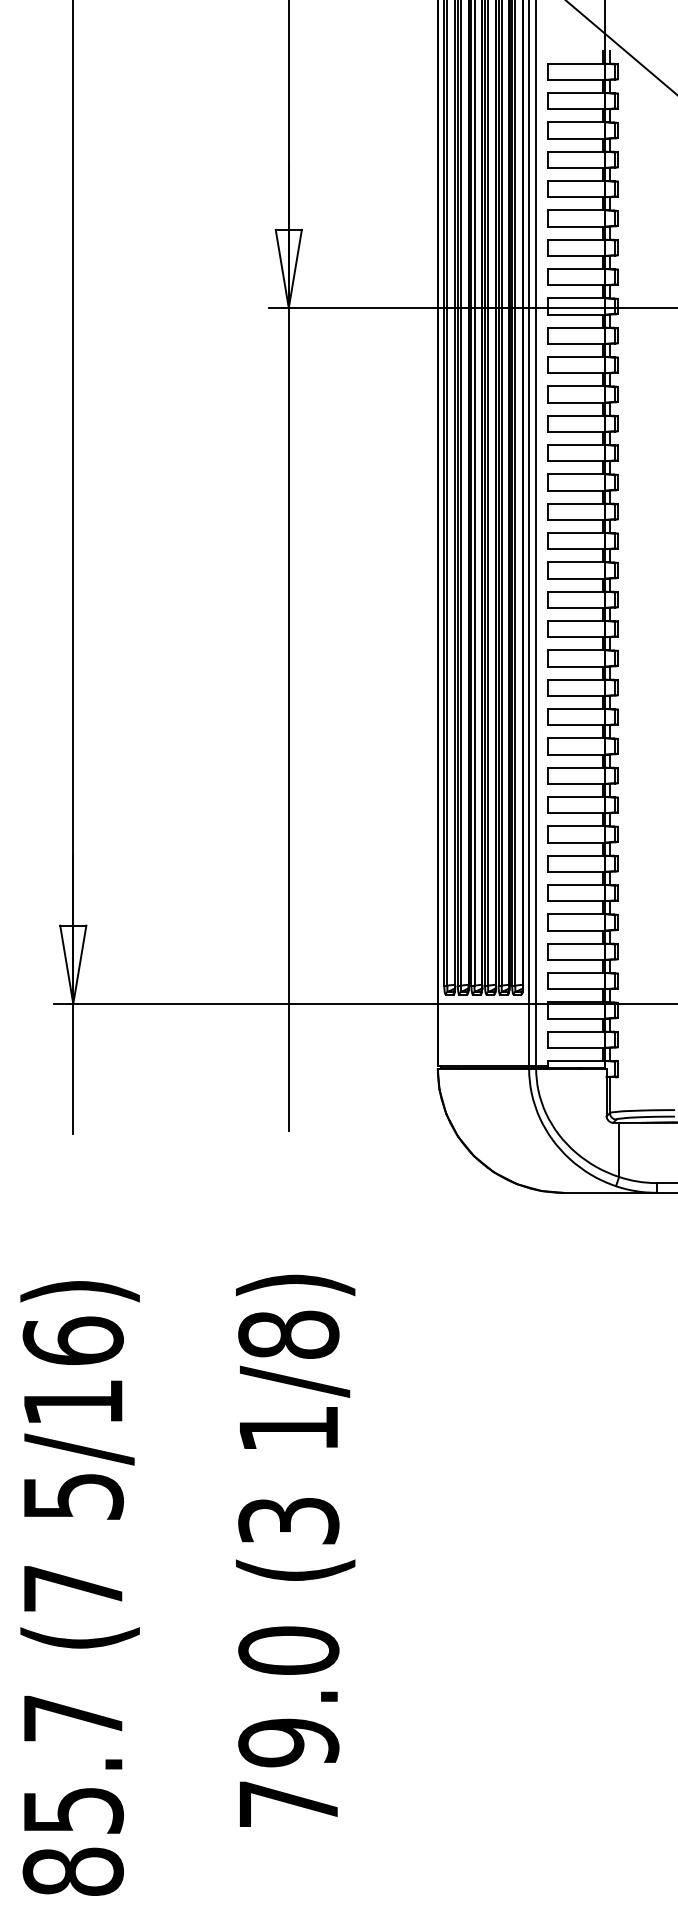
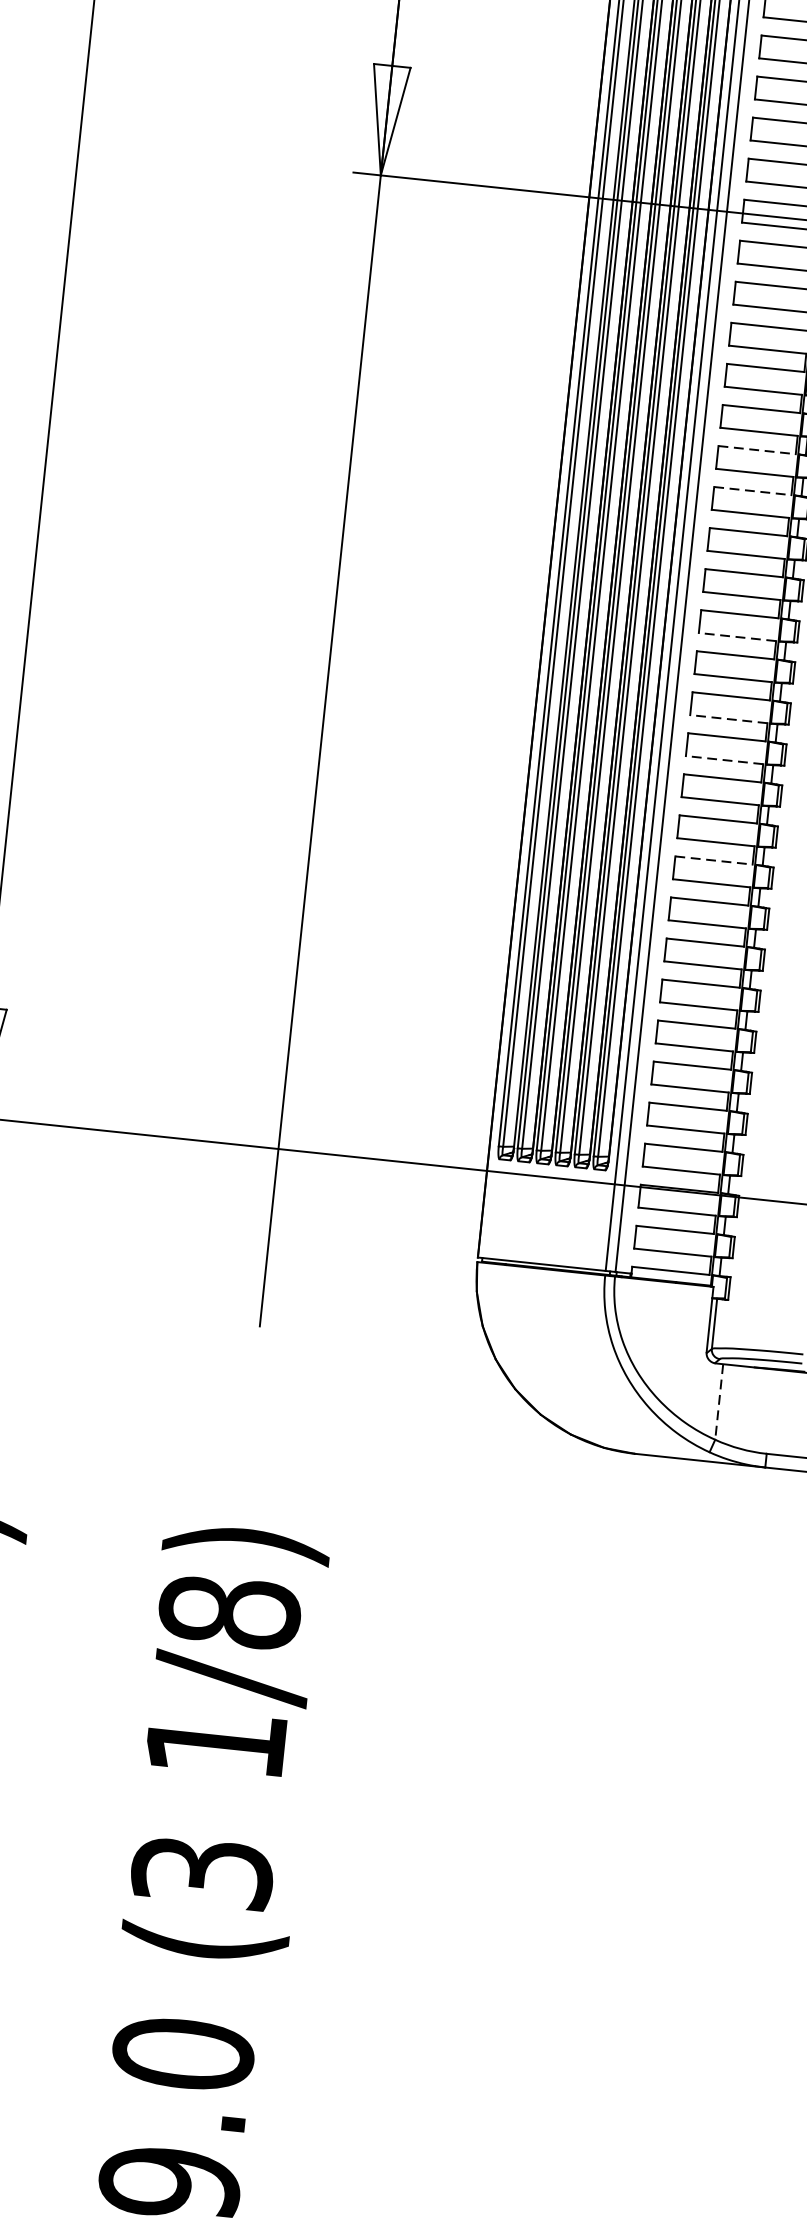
line: (575, 474) -> (757, 450), solid -> dashed
line: (575, 503) -> (753, 490), solid -> dashed
line: (575, 607) -> (737, 636), solid -> dashed
line: (575, 666) -> (729, 719), solid -> dashed
line: (575, 695) -> (725, 759), solid -> dashed
line: (575, 767) -> (714, 860), solid -> dashed
line: (619, 1149) -> (719, 1401), solid -> dashed

